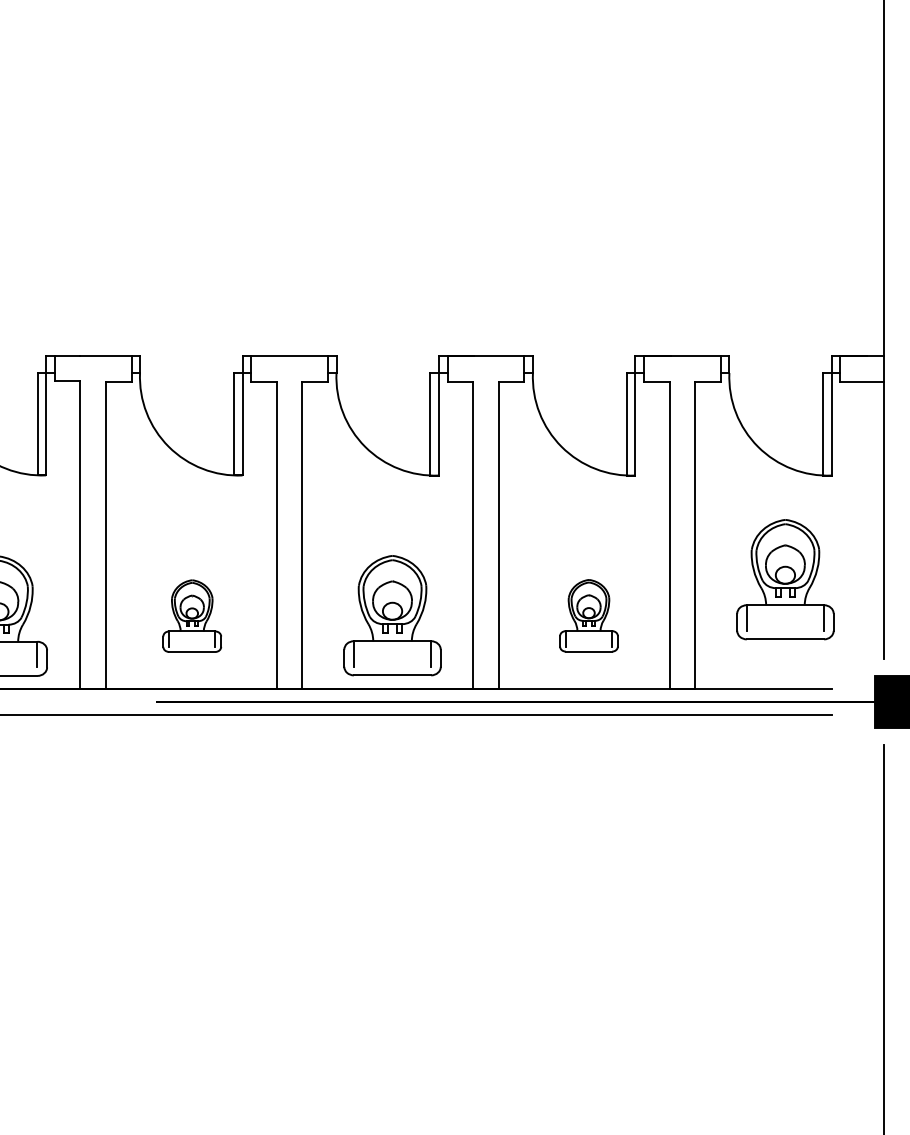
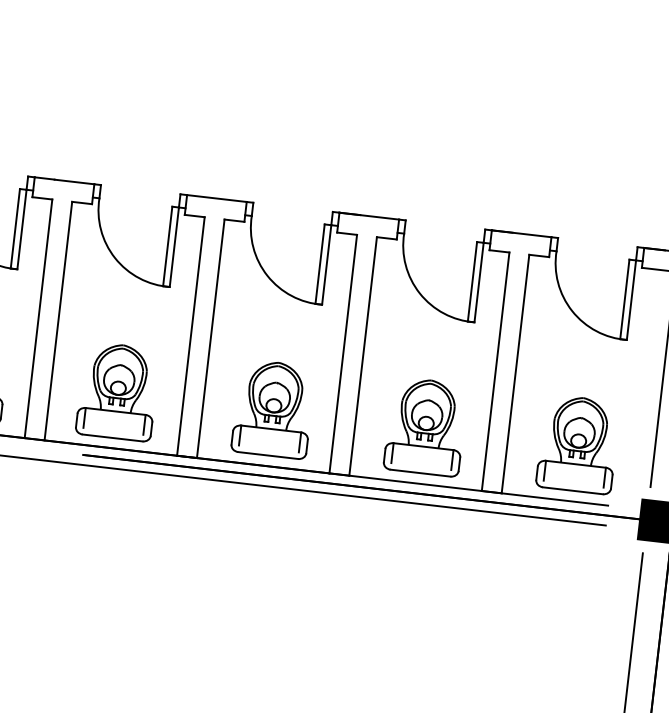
part: (785, 579) -> (578, 444), moved
part: (192, 615) -> (118, 391), size x1.67
part: (588, 615) -> (425, 426), size x1.67

